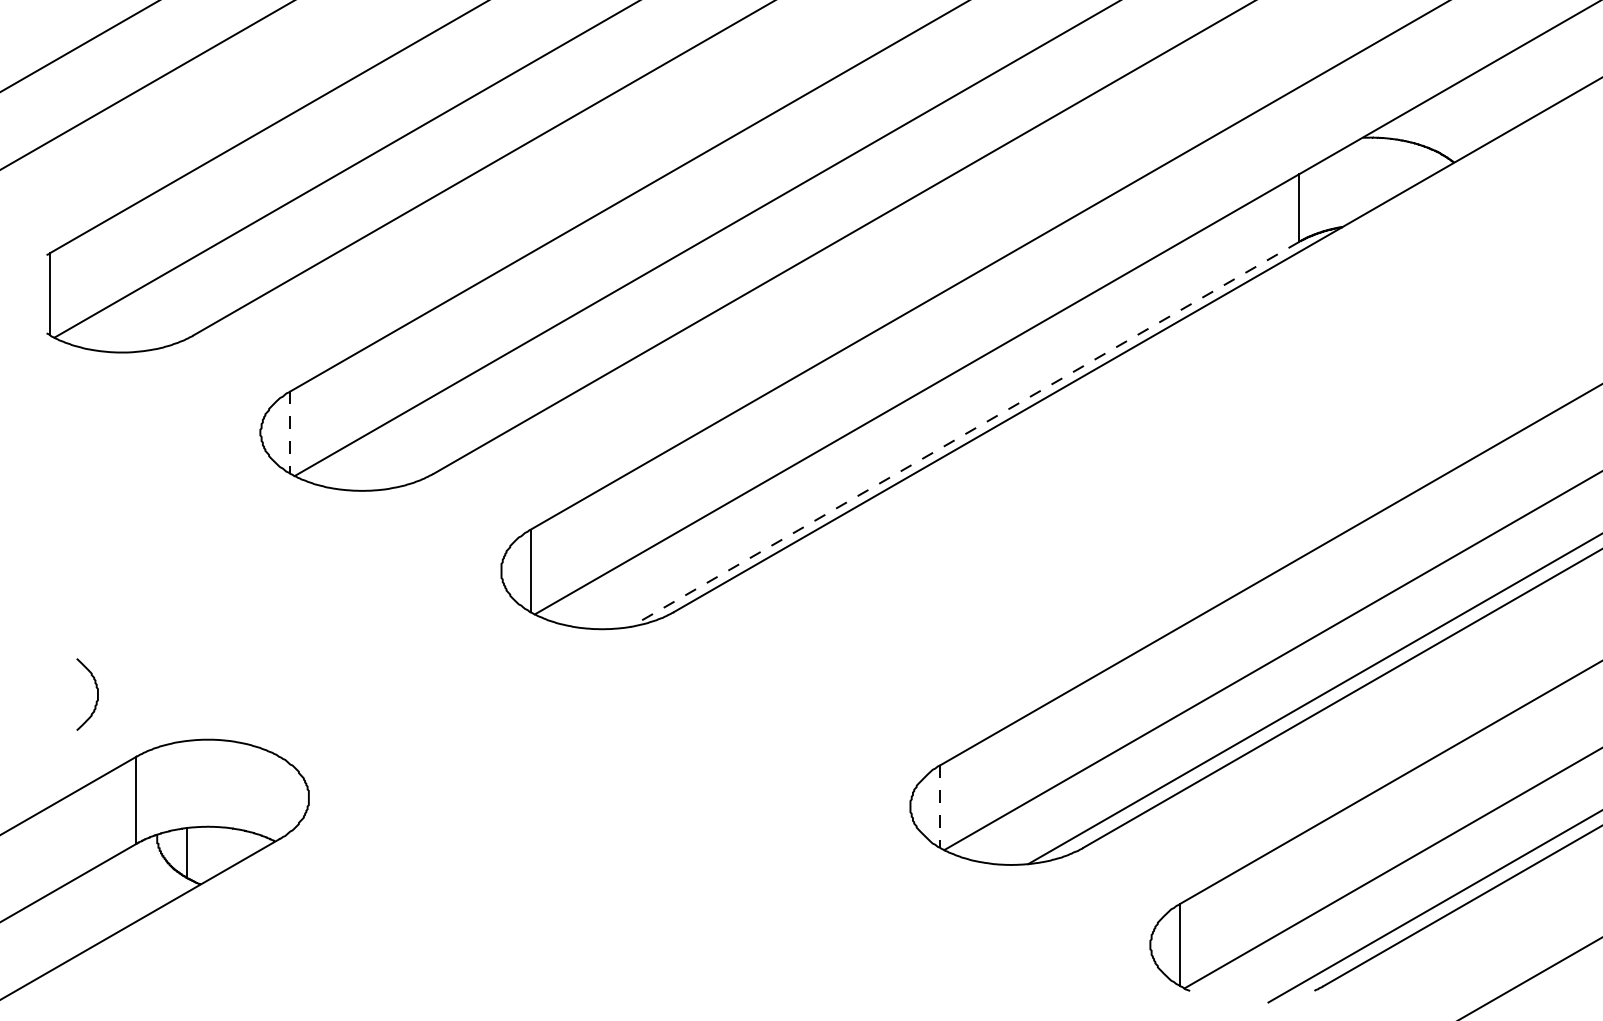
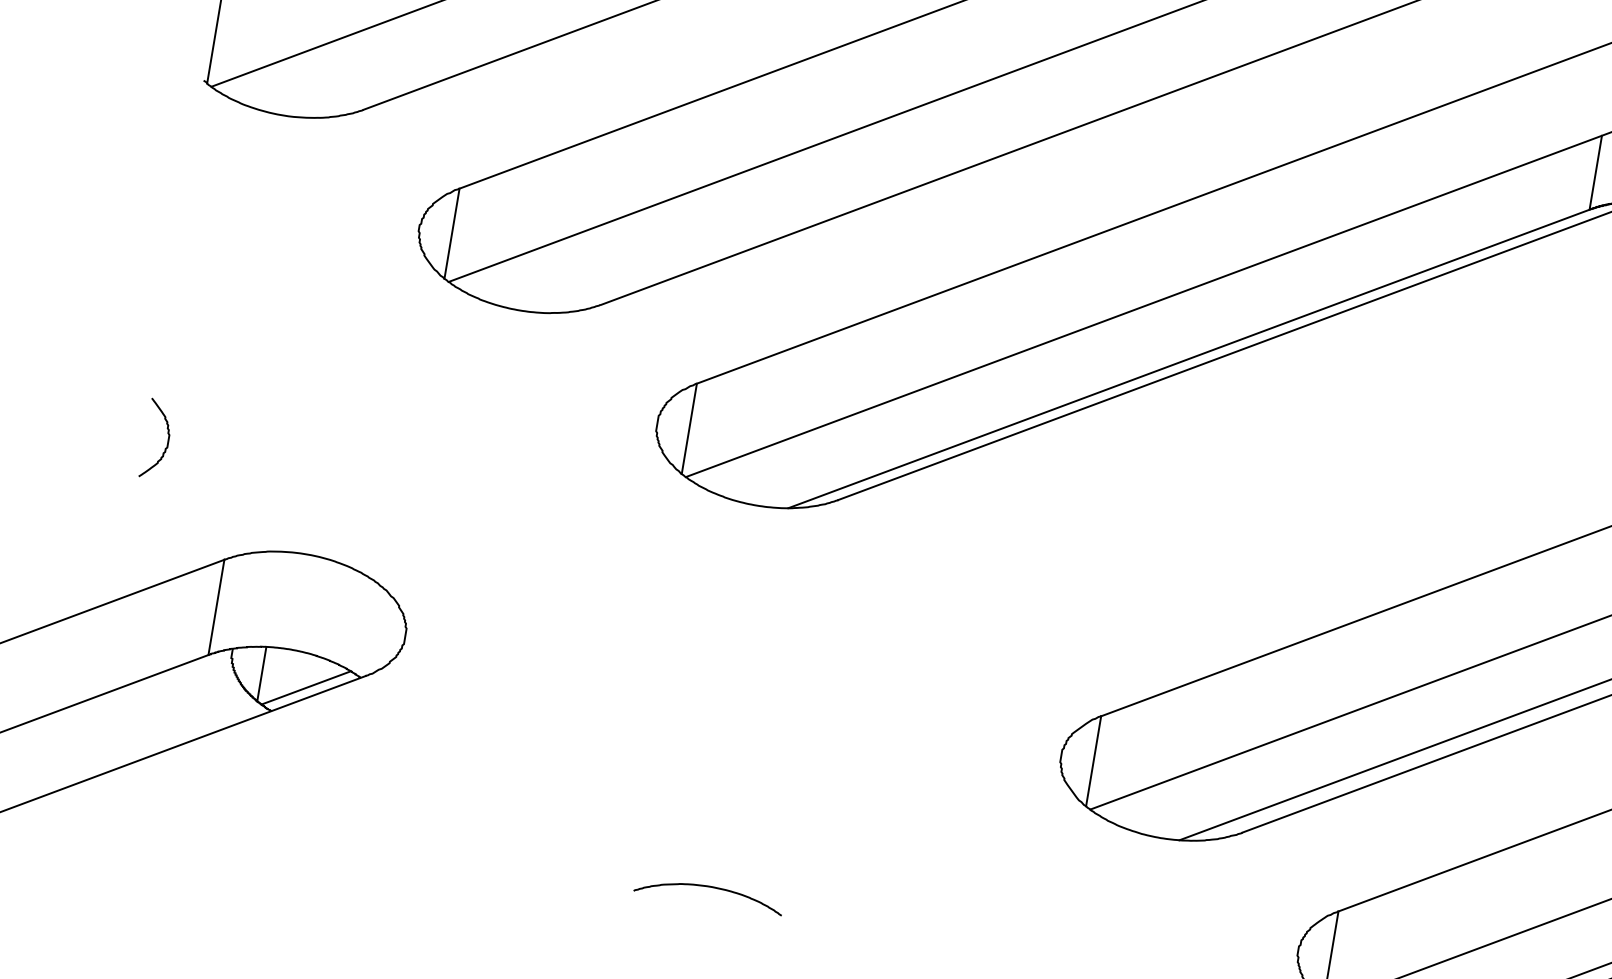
line: (290, 433) -> (451, 234), dashed -> solid
line: (964, 434) -> (1188, 359), dashed -> solid
curve: (97, 694) -> (167, 441), moved
line: (940, 807) -> (1093, 762), dashed -> solid
line: (228, 858) -> (306, 687), added
curve: (617, 976) -> (710, 887), added

